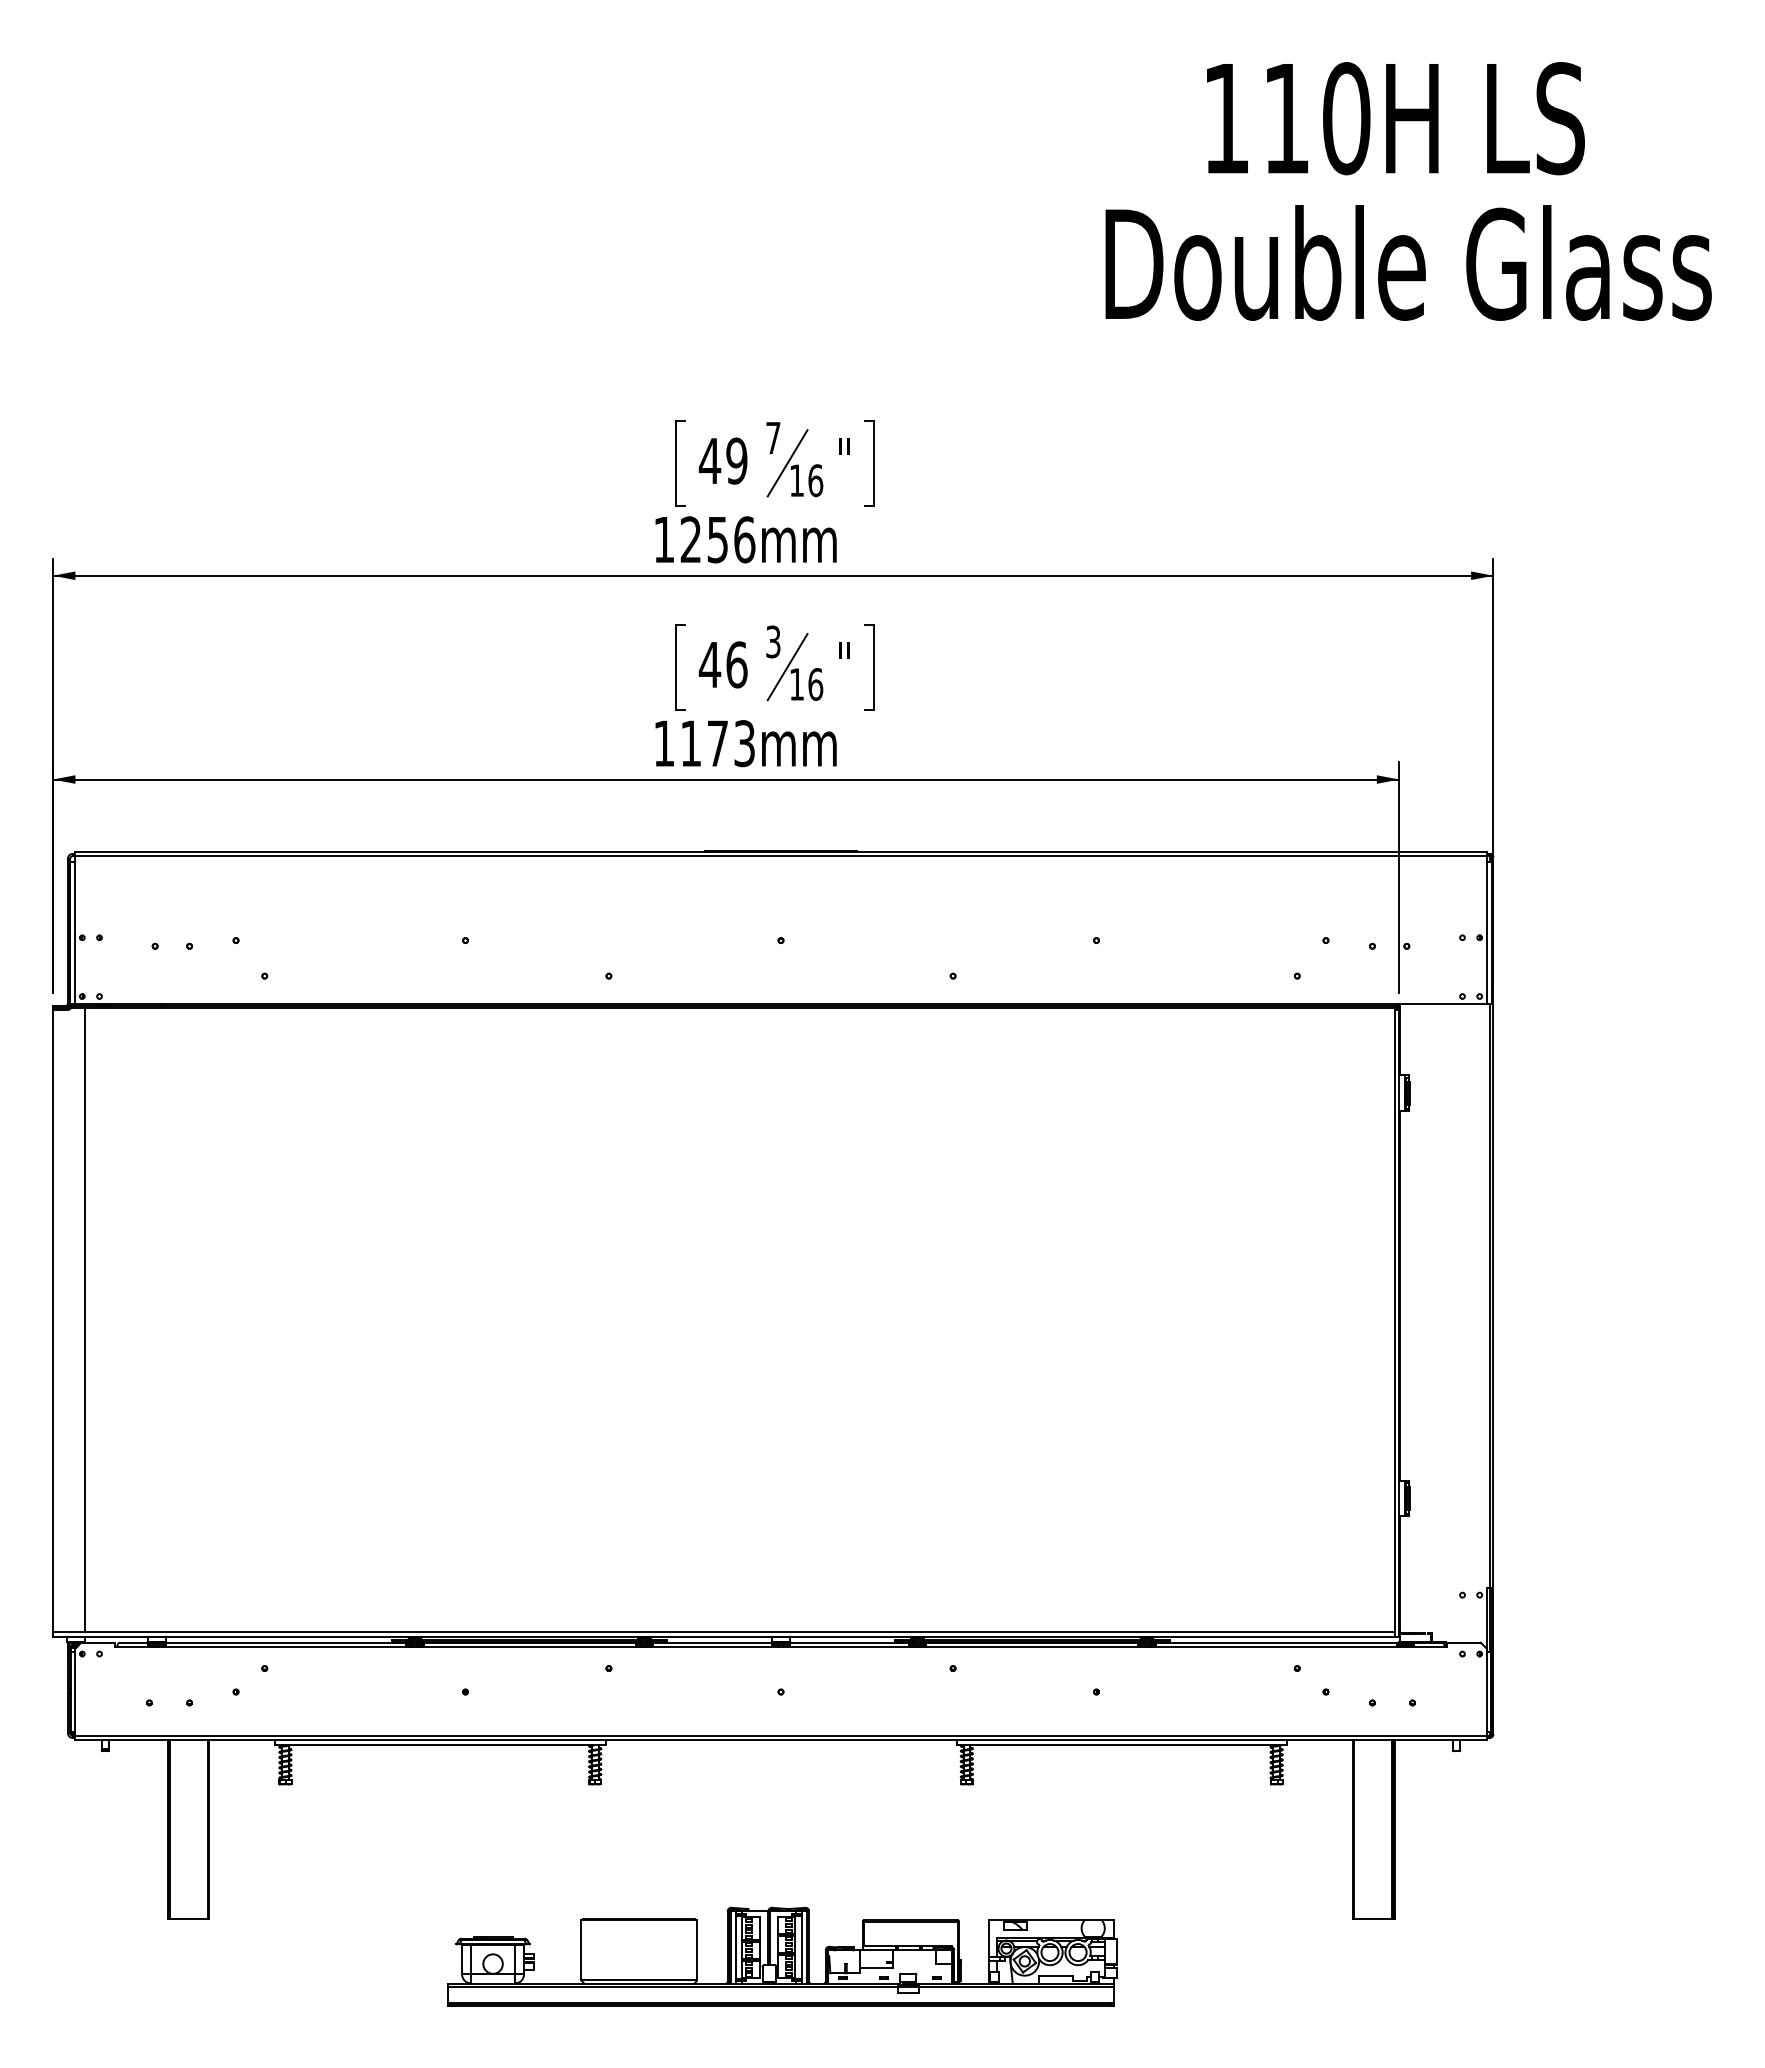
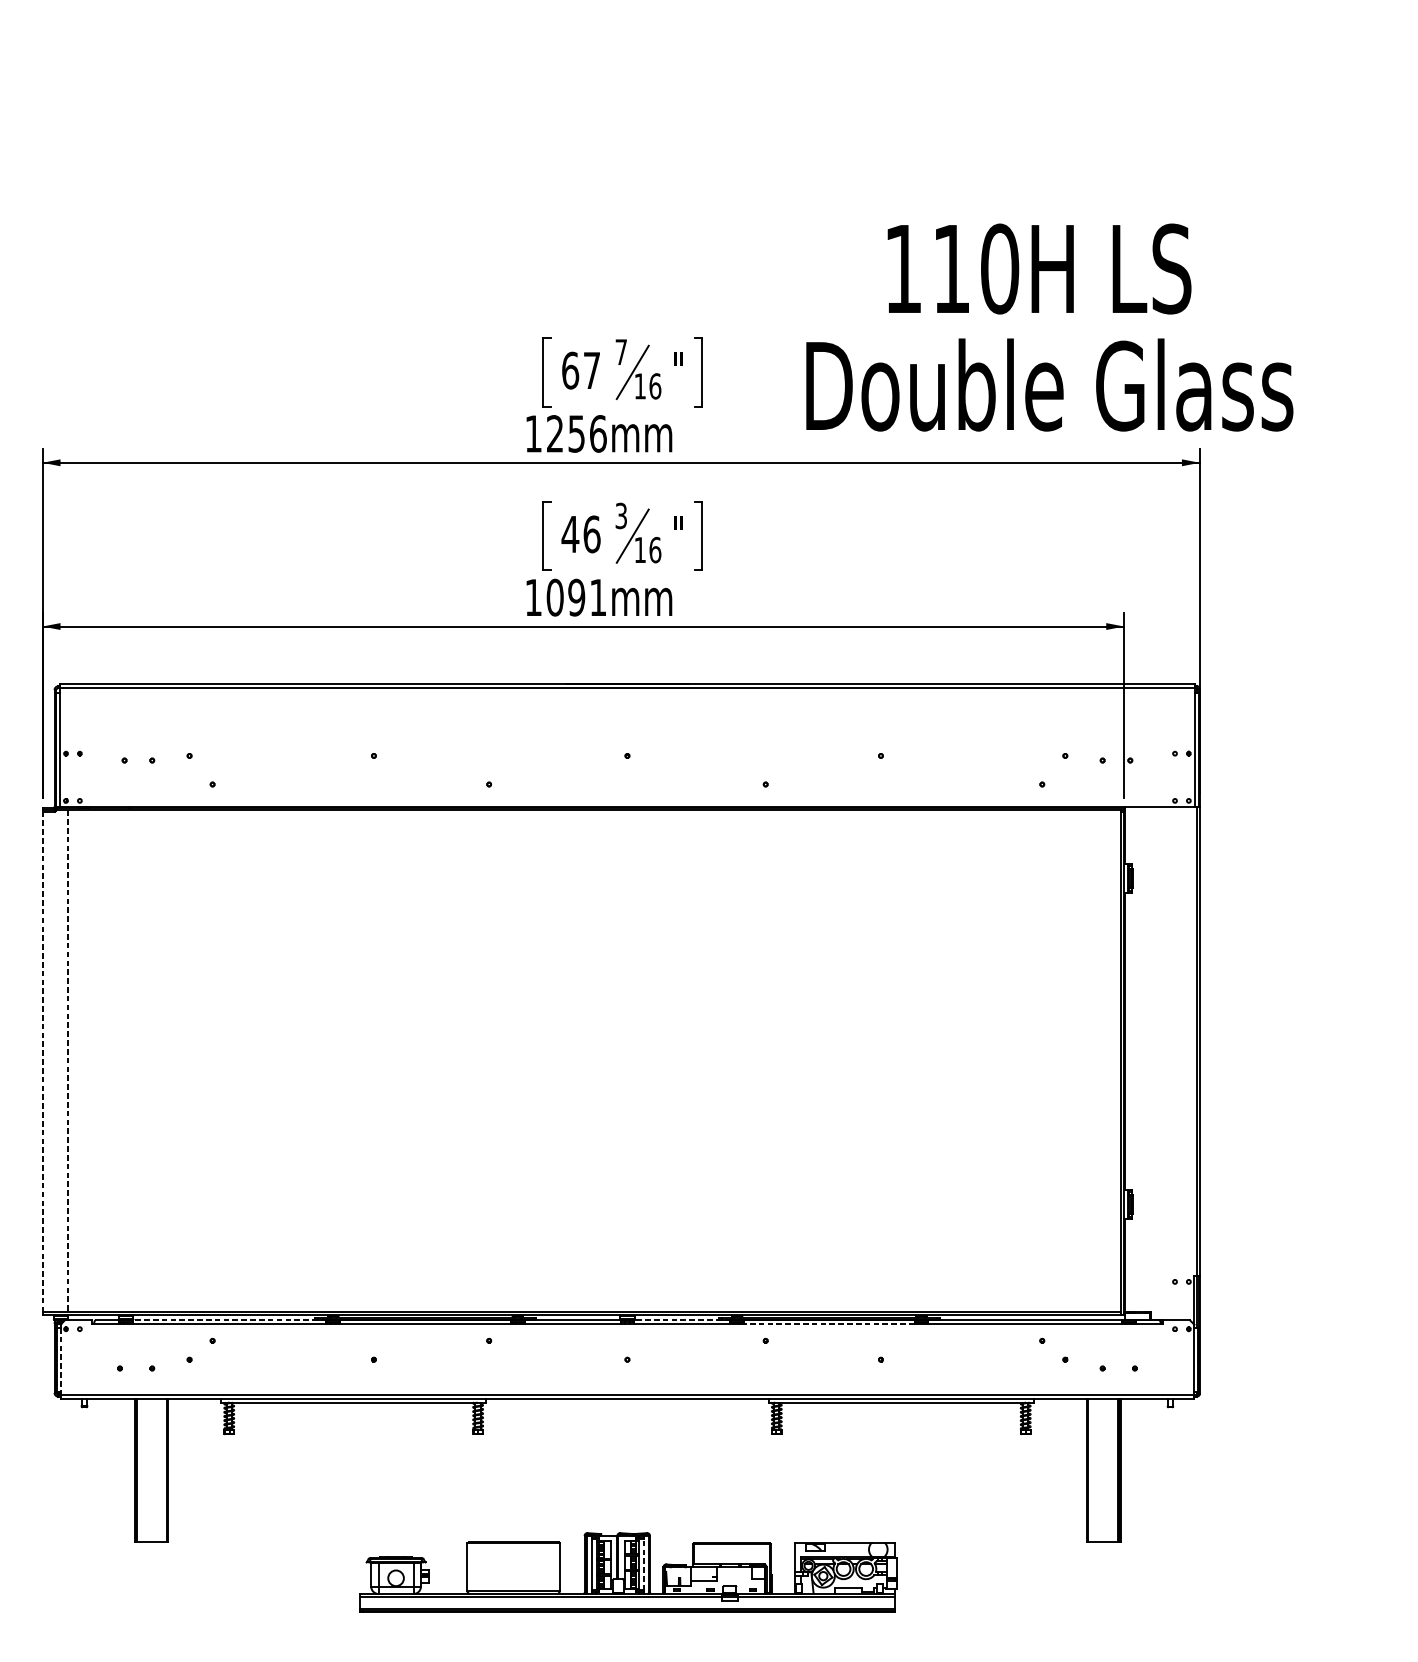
text: (1408, 191) -> (1049, 327), moved
text: (722, 460) -> (580, 370), 49 -> 67
text: (717, 743) -> (576, 597), 1173mm -> 1091mm
line: (85, 1320) -> (68, 1061), solid -> dashed
line: (53, 1321) -> (42, 1062), solid -> dashed
line: (285, 1642) -> (229, 1319), solid -> dashed
line: (849, 1642) -> (682, 1319), solid -> dashed
line: (1031, 1647) -> (828, 1323), solid -> dashed
line: (75, 1692) -> (60, 1360), solid -> dashed
line: (801, 1947) -> (643, 1564), solid -> dashed

